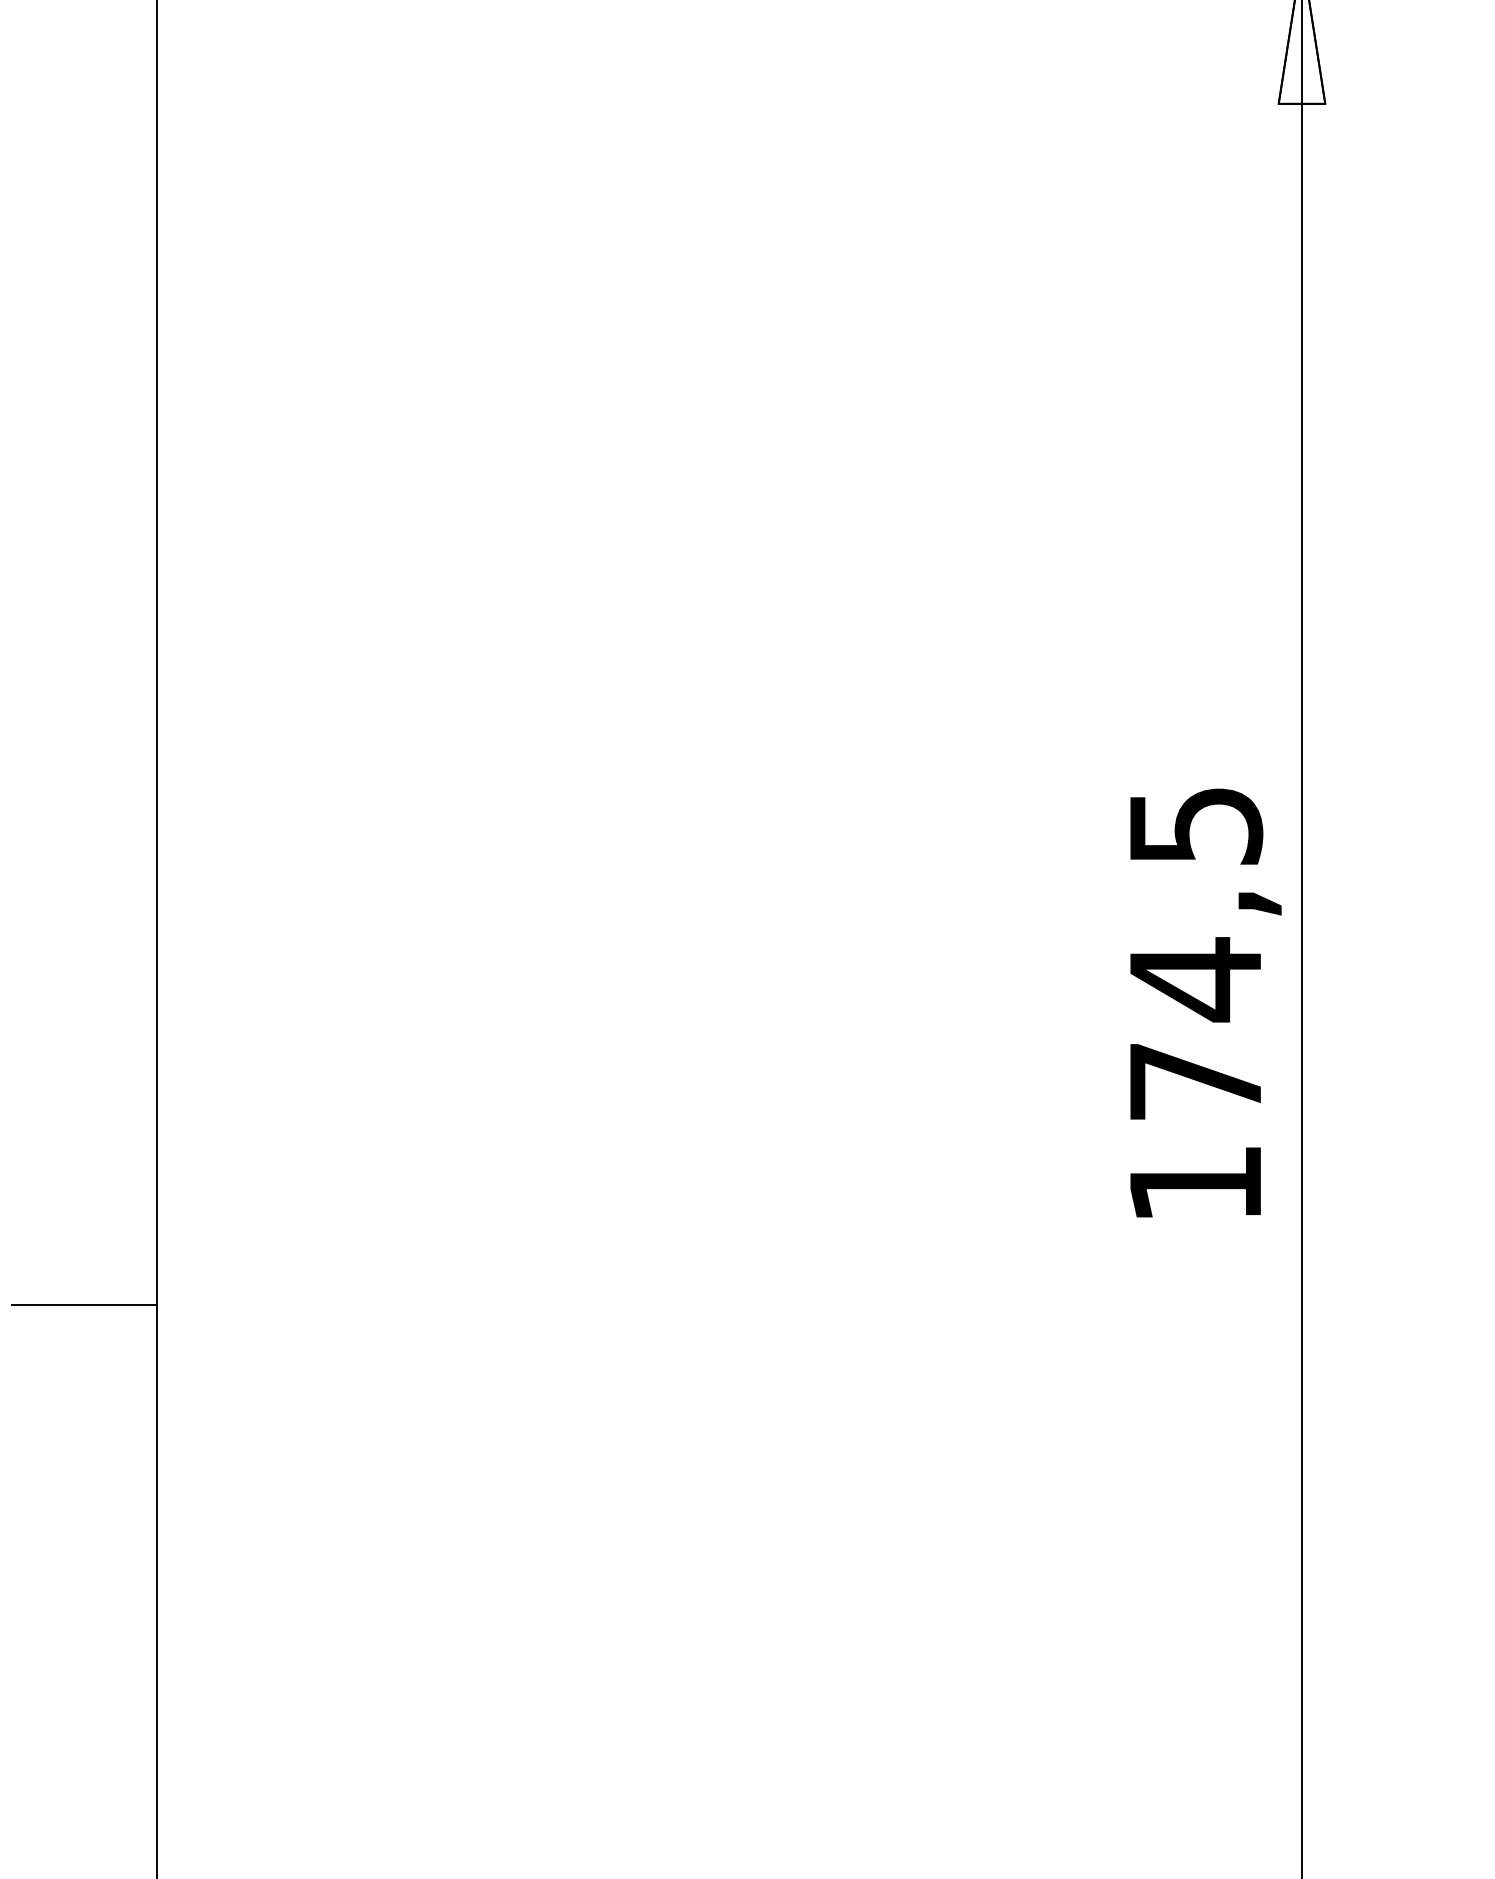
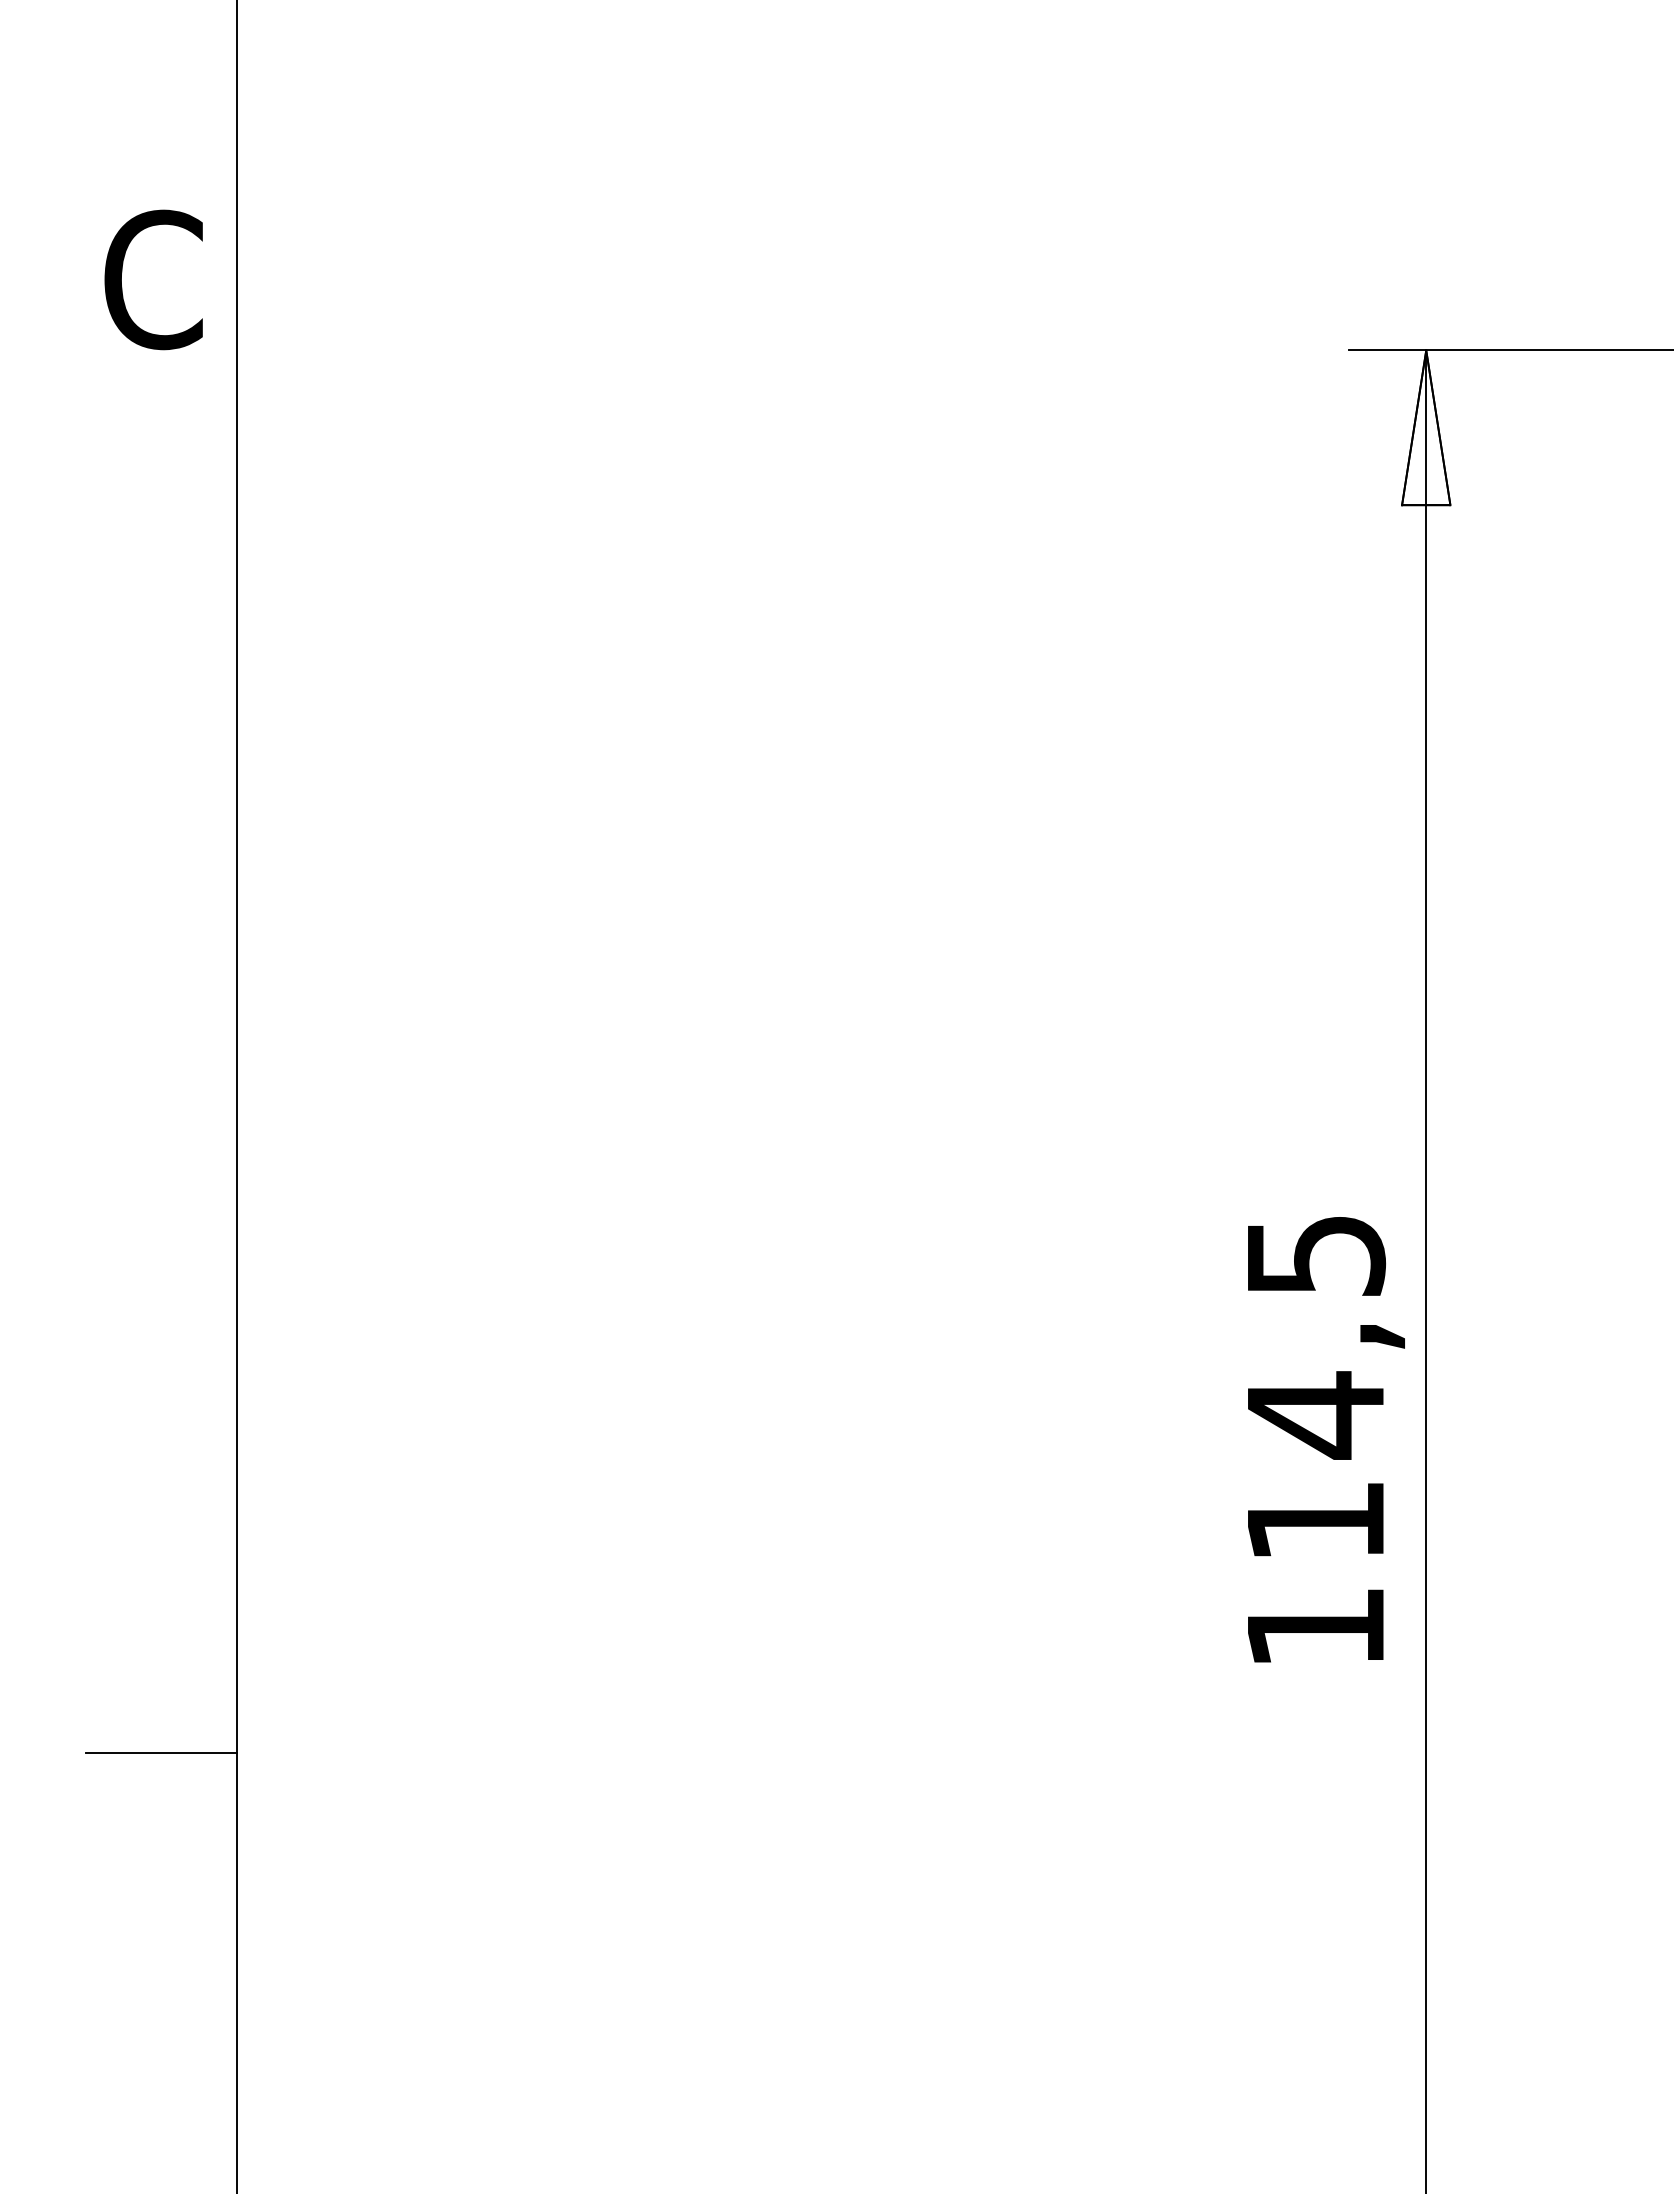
text: (1195, 1081) -> (1315, 1521), 174,5 -> 114,5

